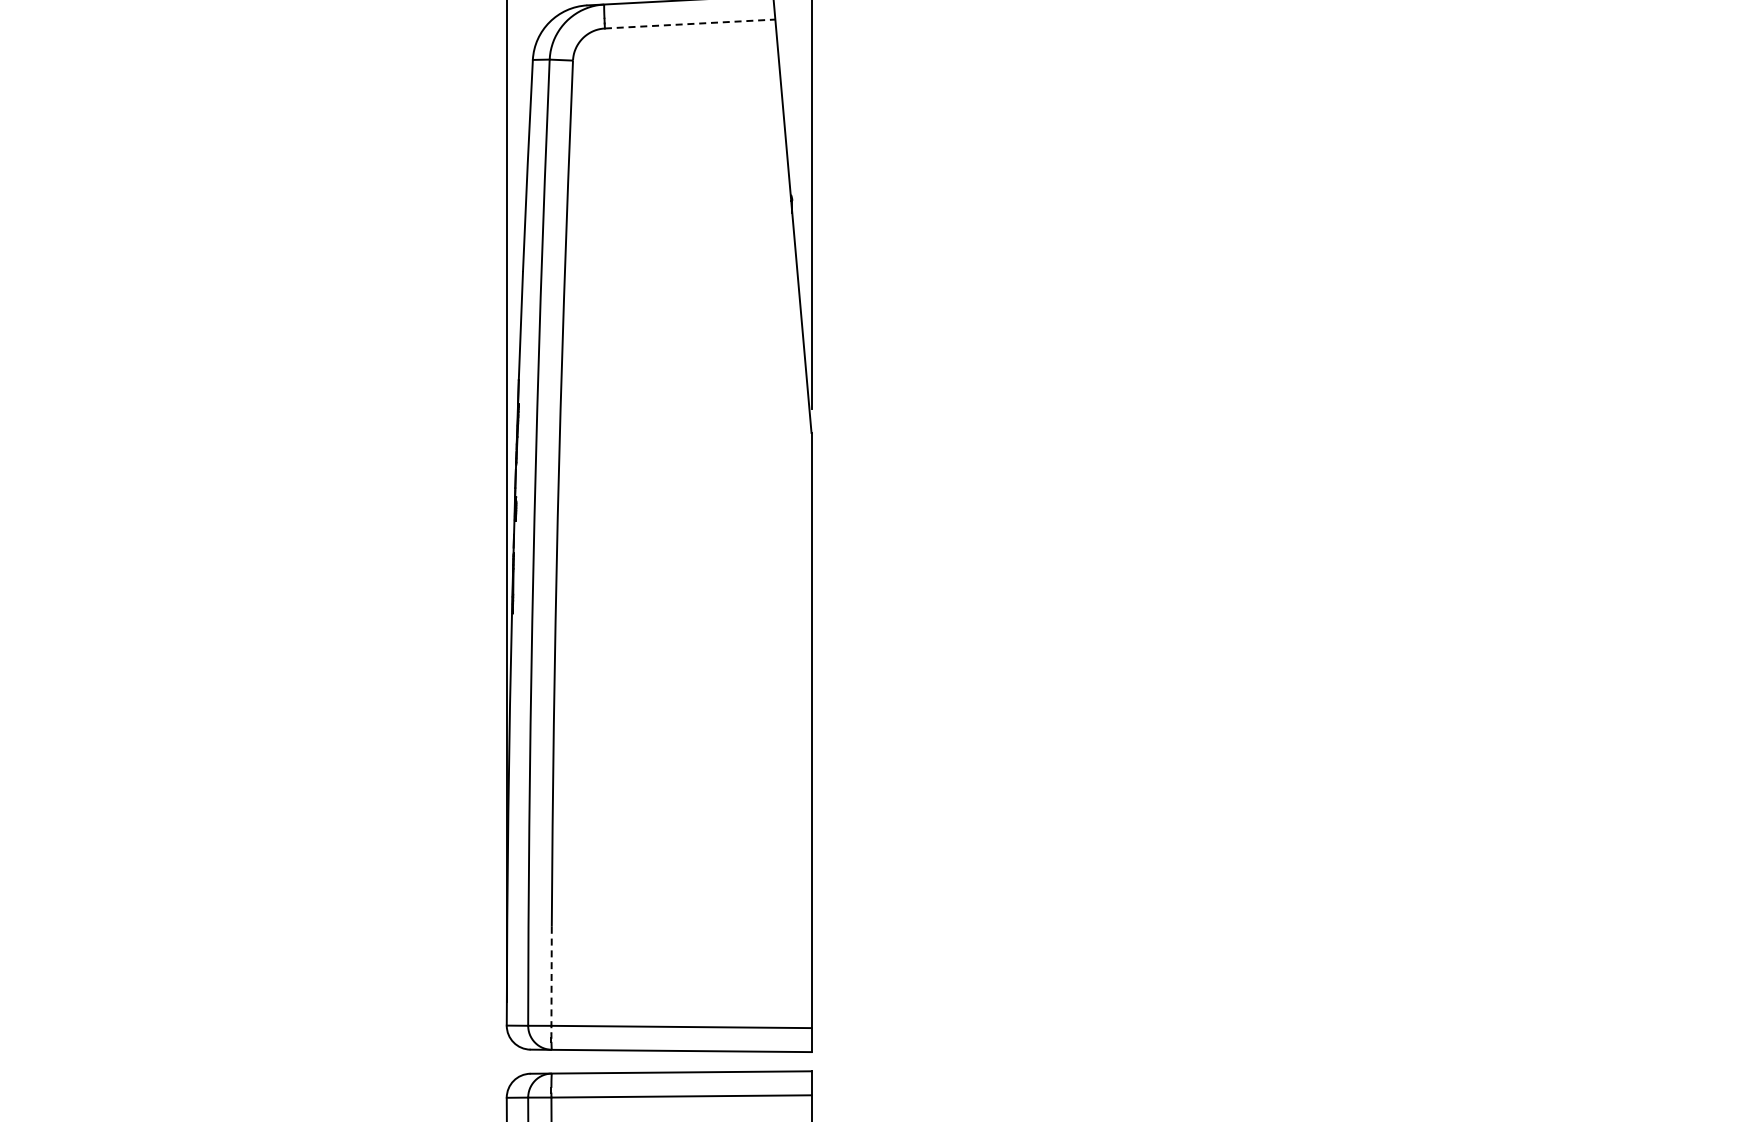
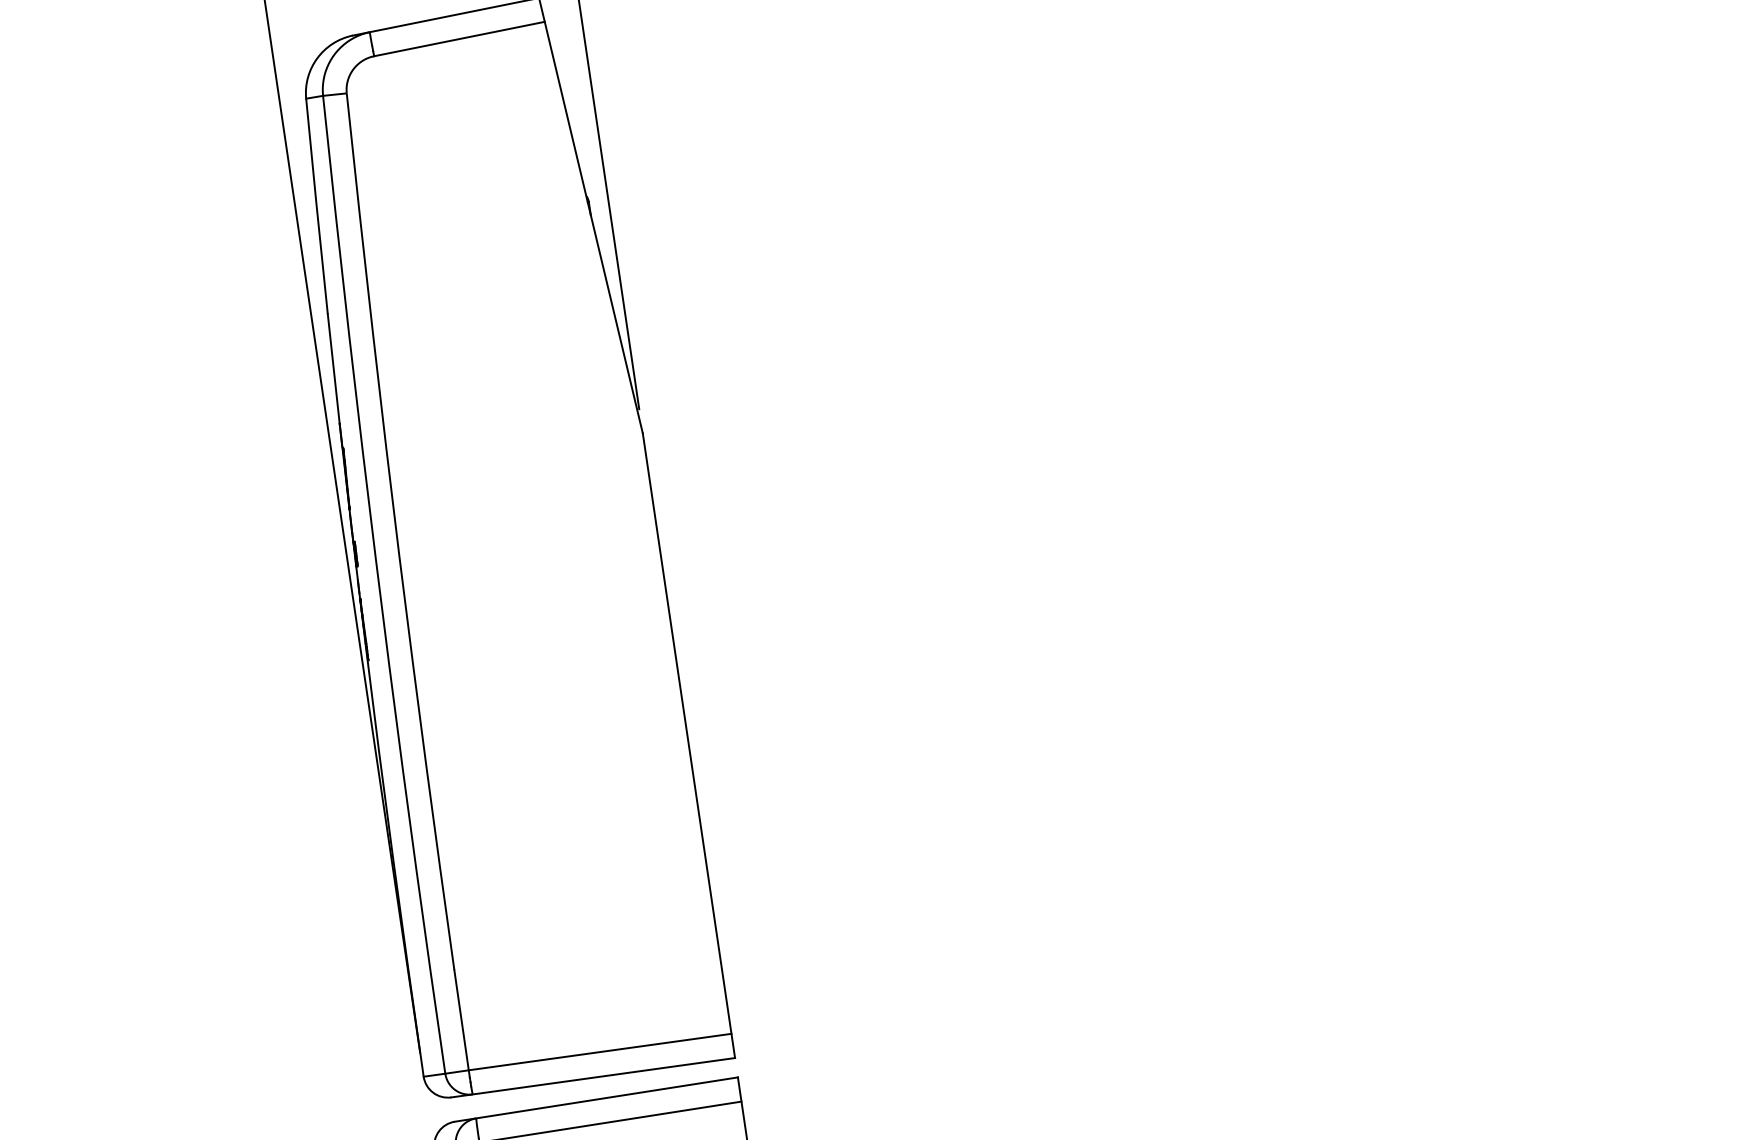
line: (690, 24) -> (459, 39), dashed -> solid
line: (551, 980) -> (462, 1024), dashed -> solid

